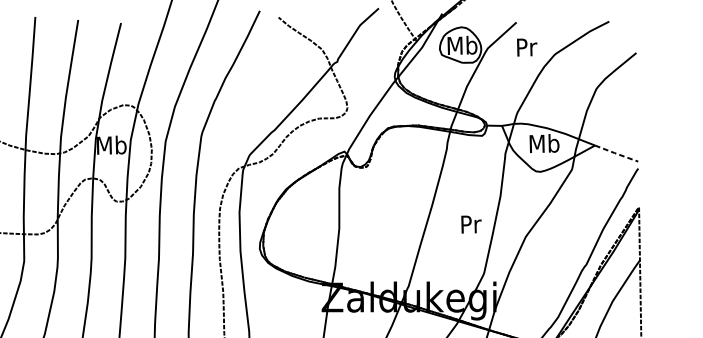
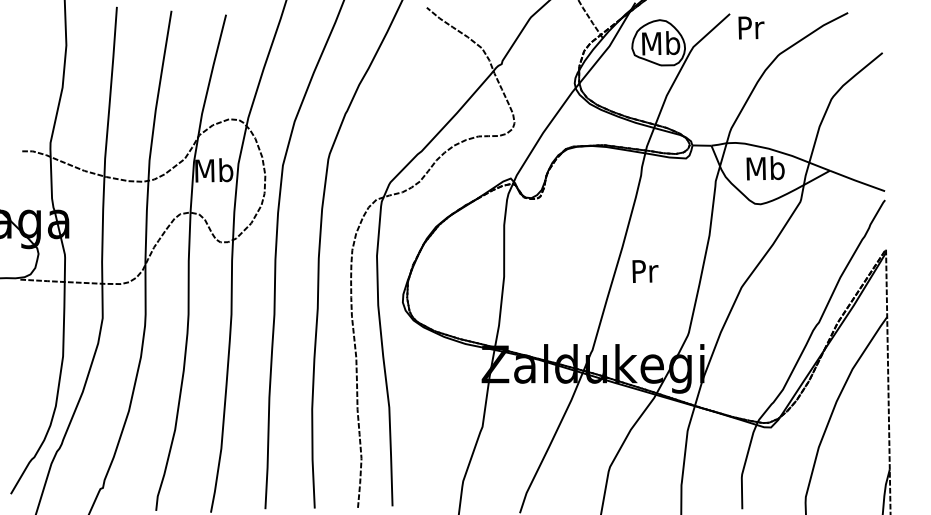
text: (527, 47) -> (751, 27), moved
line: (615, 153) -> (856, 181), dashed -> solid
text: (471, 224) -> (645, 271), moved

